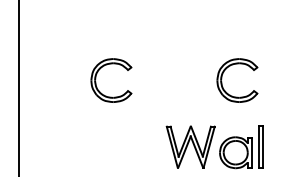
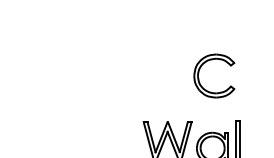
part: (96, 81) -> (73, 77), removed

